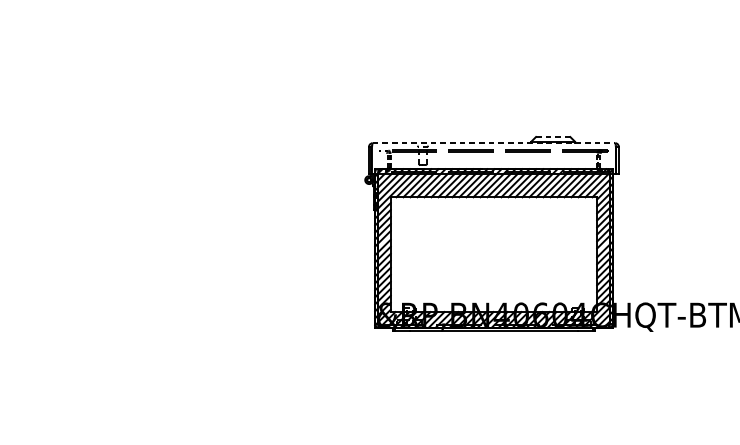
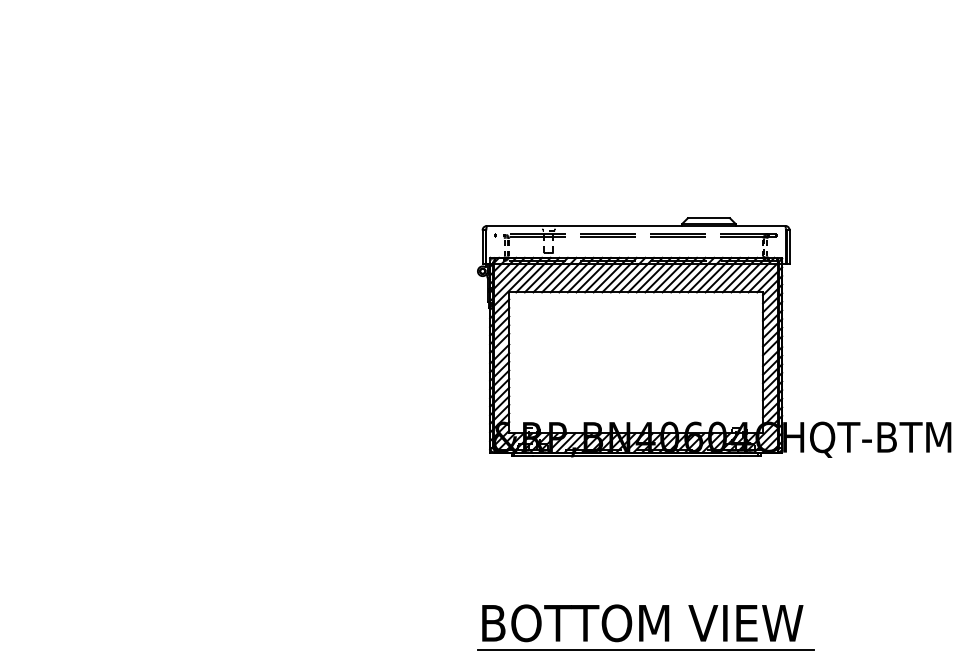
line: (553, 137) -> (709, 218), dashed -> solid
line: (494, 142) -> (636, 225), dashed -> solid

